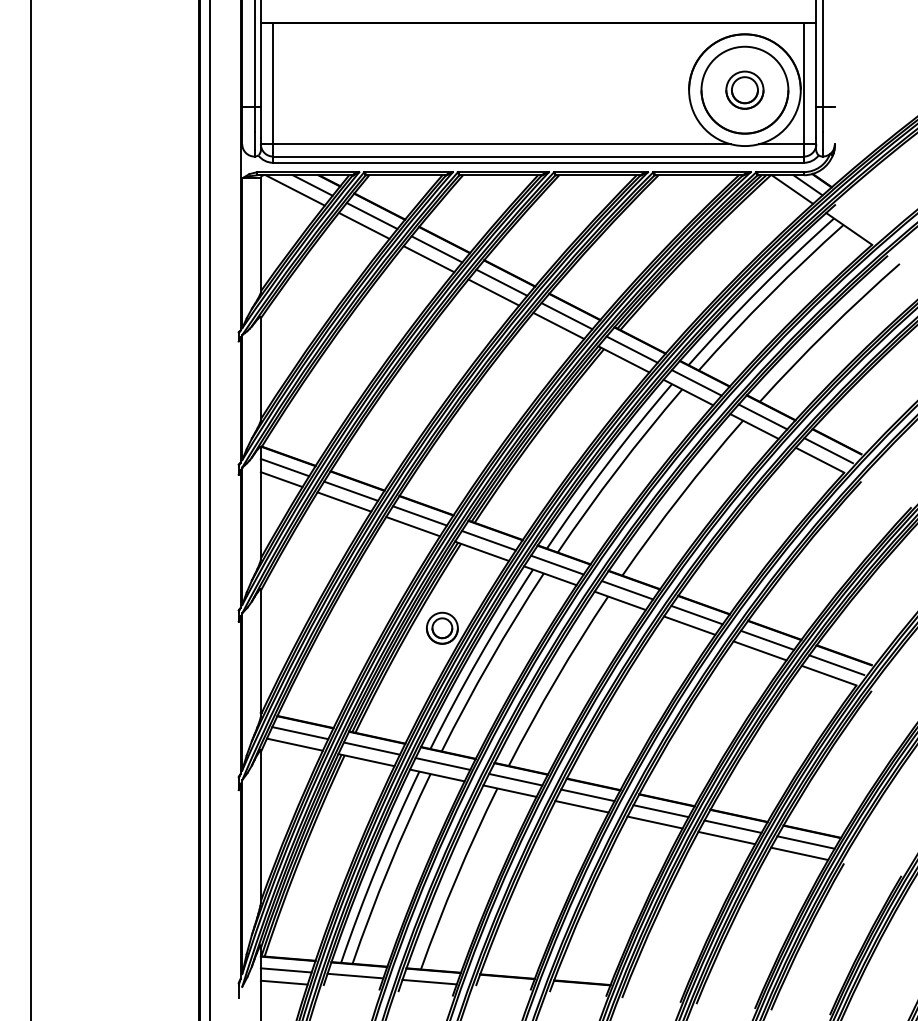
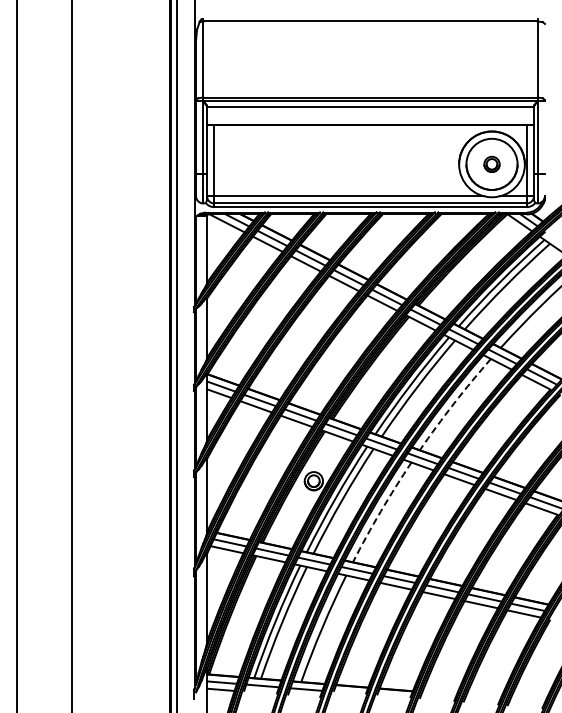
part: (744, 90) -> (491, 164), size x0.7
arc: (681, 496) -> (454, 403), solid -> dashed
arc: (555, 679) -> (380, 511), solid -> dashed

